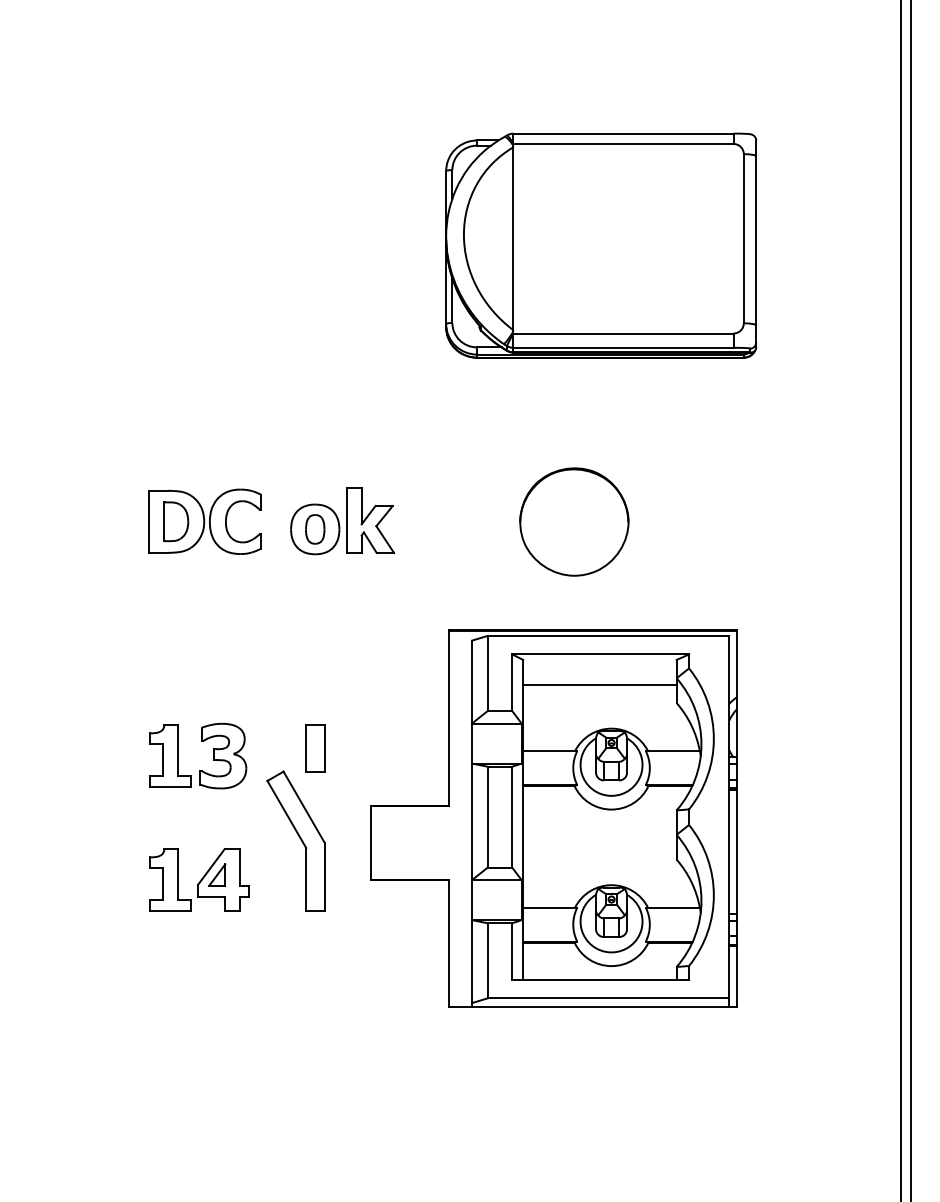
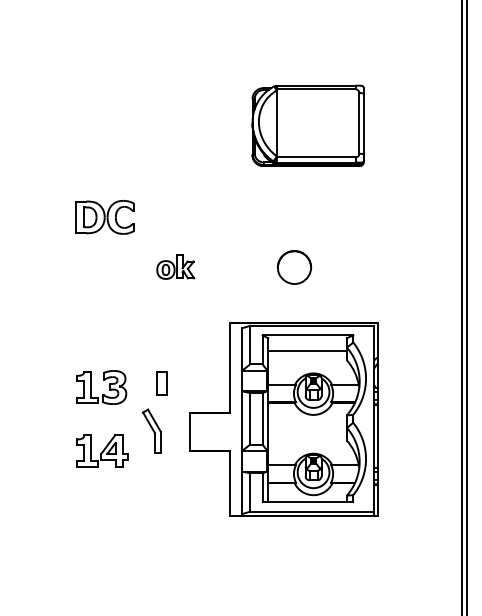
part: (599, 245) -> (307, 125), size x0.7
part: (342, 520) -> (175, 266), size x0.7
part: (203, 522) -> (104, 217), moved
part: (574, 522) -> (294, 267), size x0.6
part: (295, 839) -> (151, 430), size x0.6

